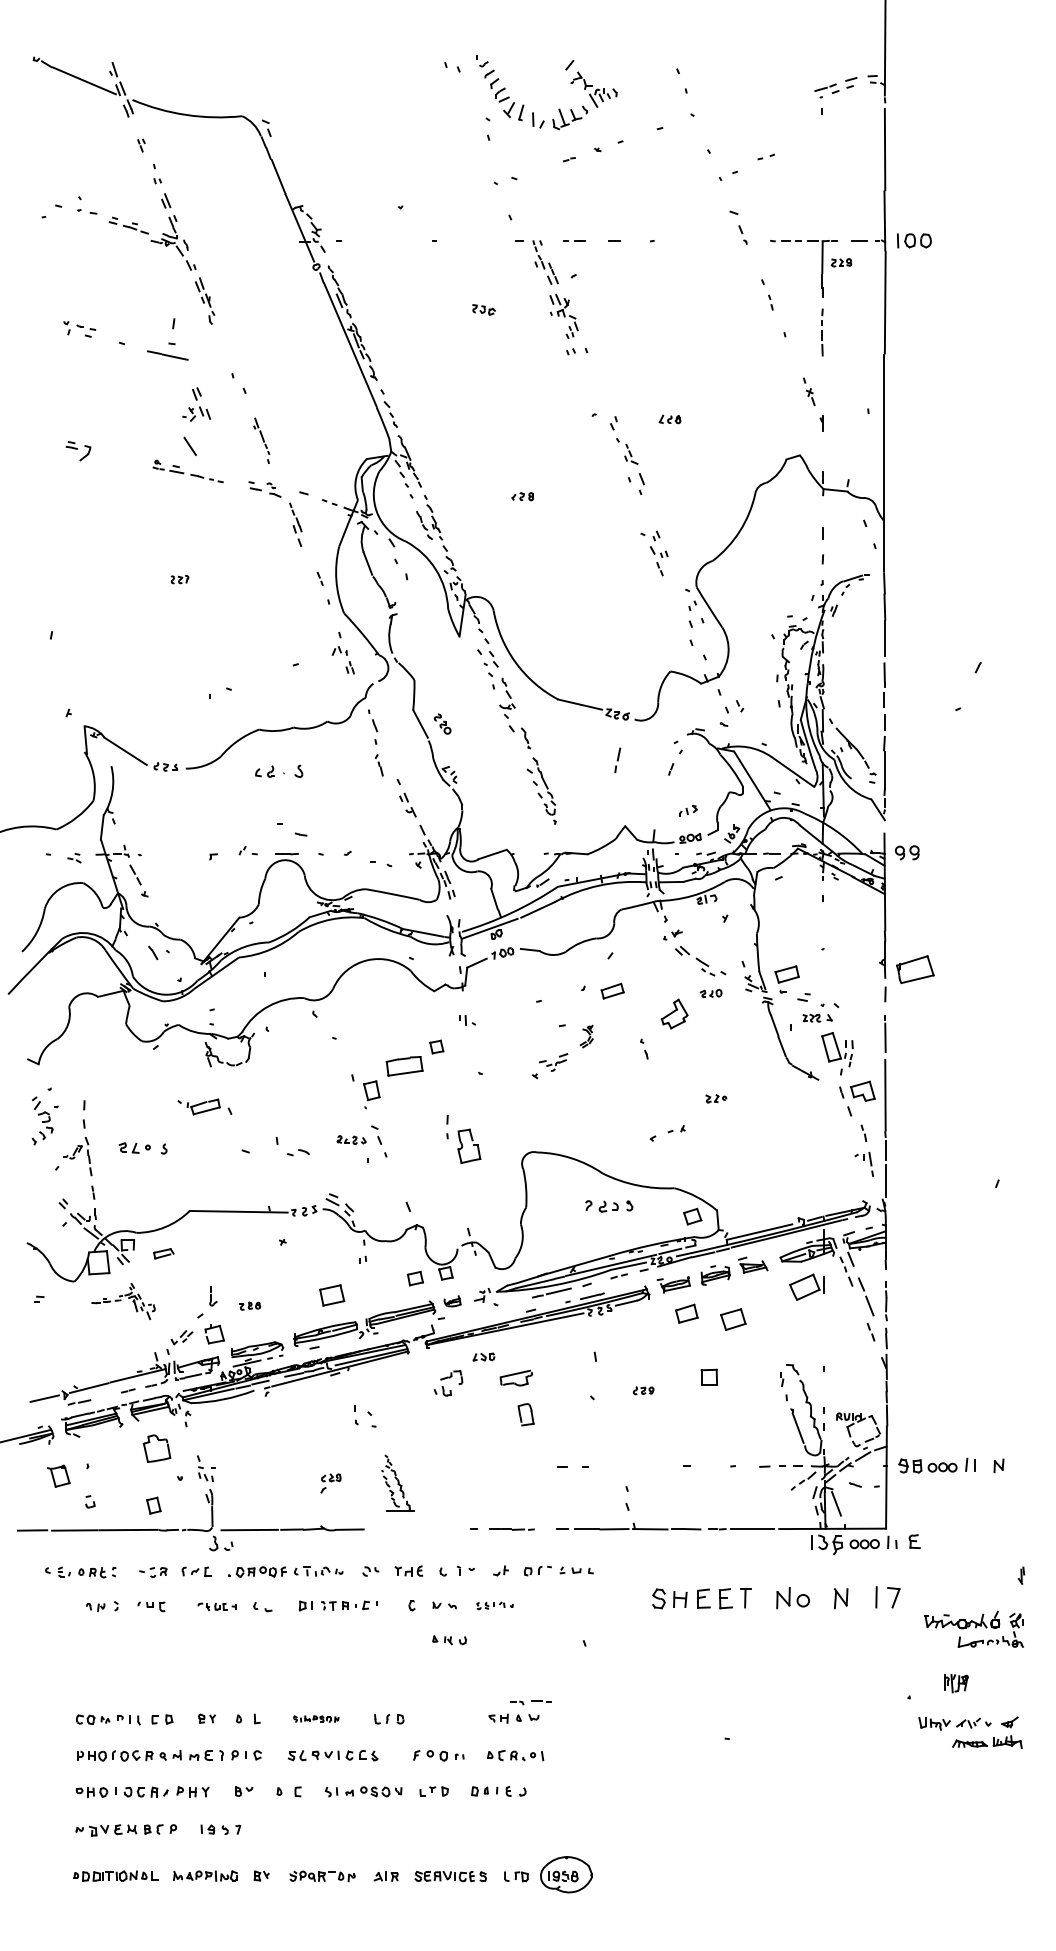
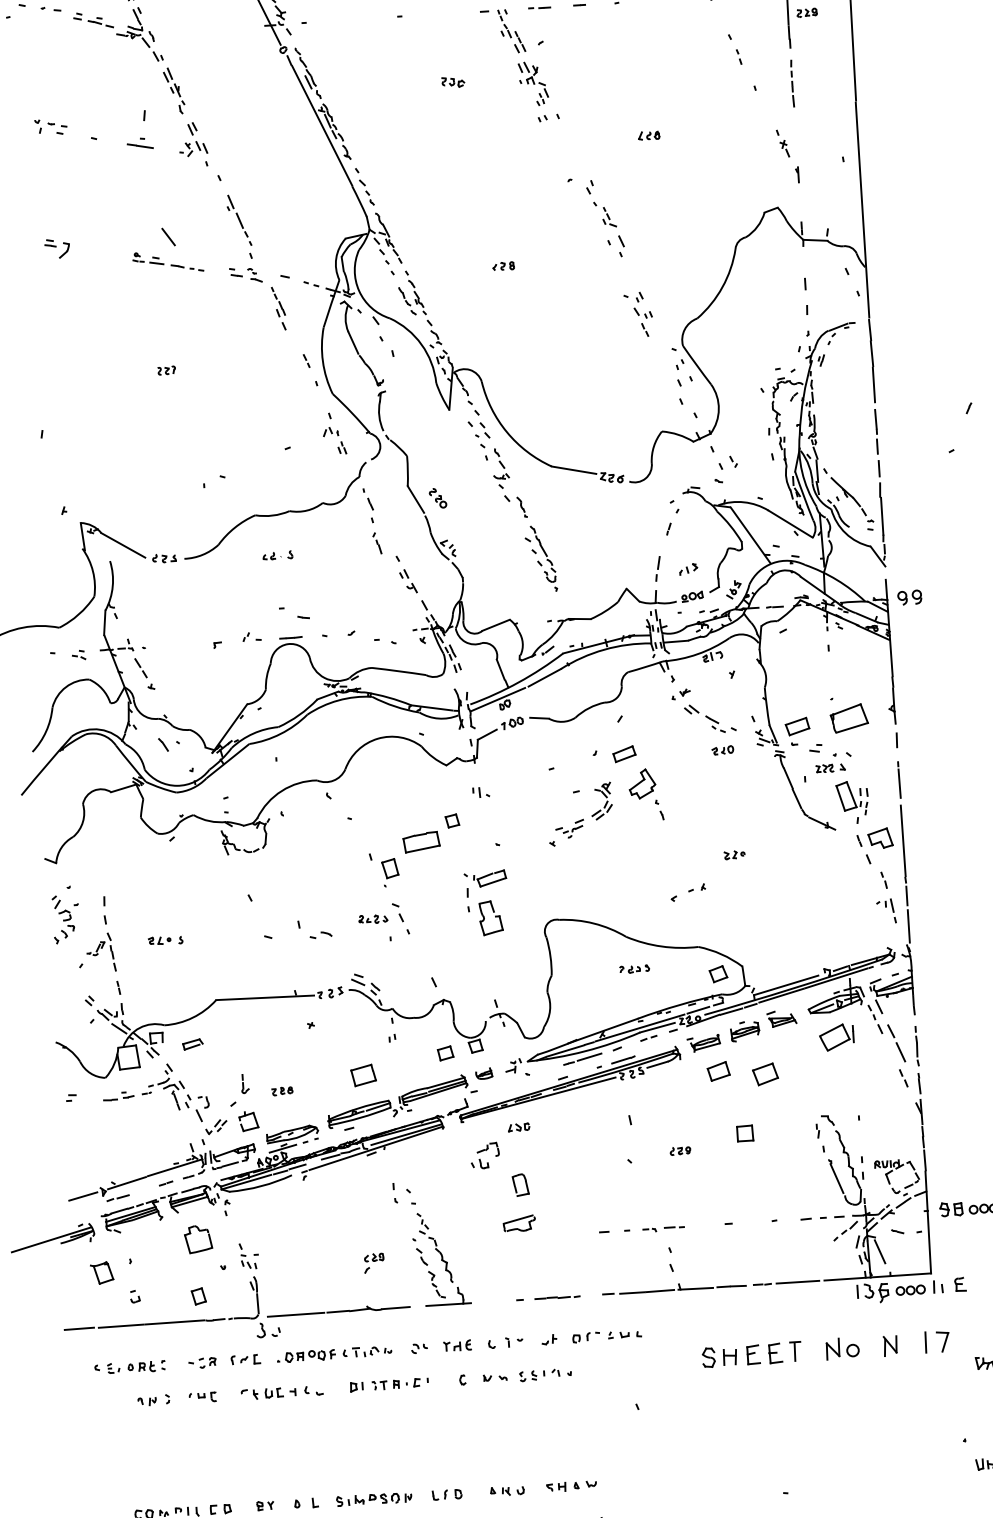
part: (167, 351) -> (139, 143), size x0.62
part: (196, 404) -> (192, 139), moved
part: (669, 419) -> (648, 135), moved
part: (261, 440) -> (239, 226), size x1.43
line: (617, 760) -> (657, 569), moved
part: (279, 770) -> (278, 554), size x0.62
part: (915, 969) -> (849, 718), moved
part: (674, 1013) -> (642, 783), moved
part: (586, 1036) -> (601, 801), size x1.67
part: (198, 1106) -> (484, 878), moved
part: (142, 1148) -> (165, 940), size x0.71
part: (609, 1206) -> (634, 969), size x0.62
part: (123, 1301) -> (155, 1094), size x1.67
part: (515, 1377) -> (518, 1223), moved
part: (525, 1414) -> (520, 1184), moved
part: (397, 1483) -> (440, 1259), size x1.67
part: (494, 1605) -> (545, 1374), size x1.43
part: (216, 1606) -> (267, 1393), size x1.43
part: (449, 1640) -> (507, 1491), moved
part: (530, 1702) -> (663, 1229), moved
part: (316, 1718) -> (374, 1498), size x1.67

